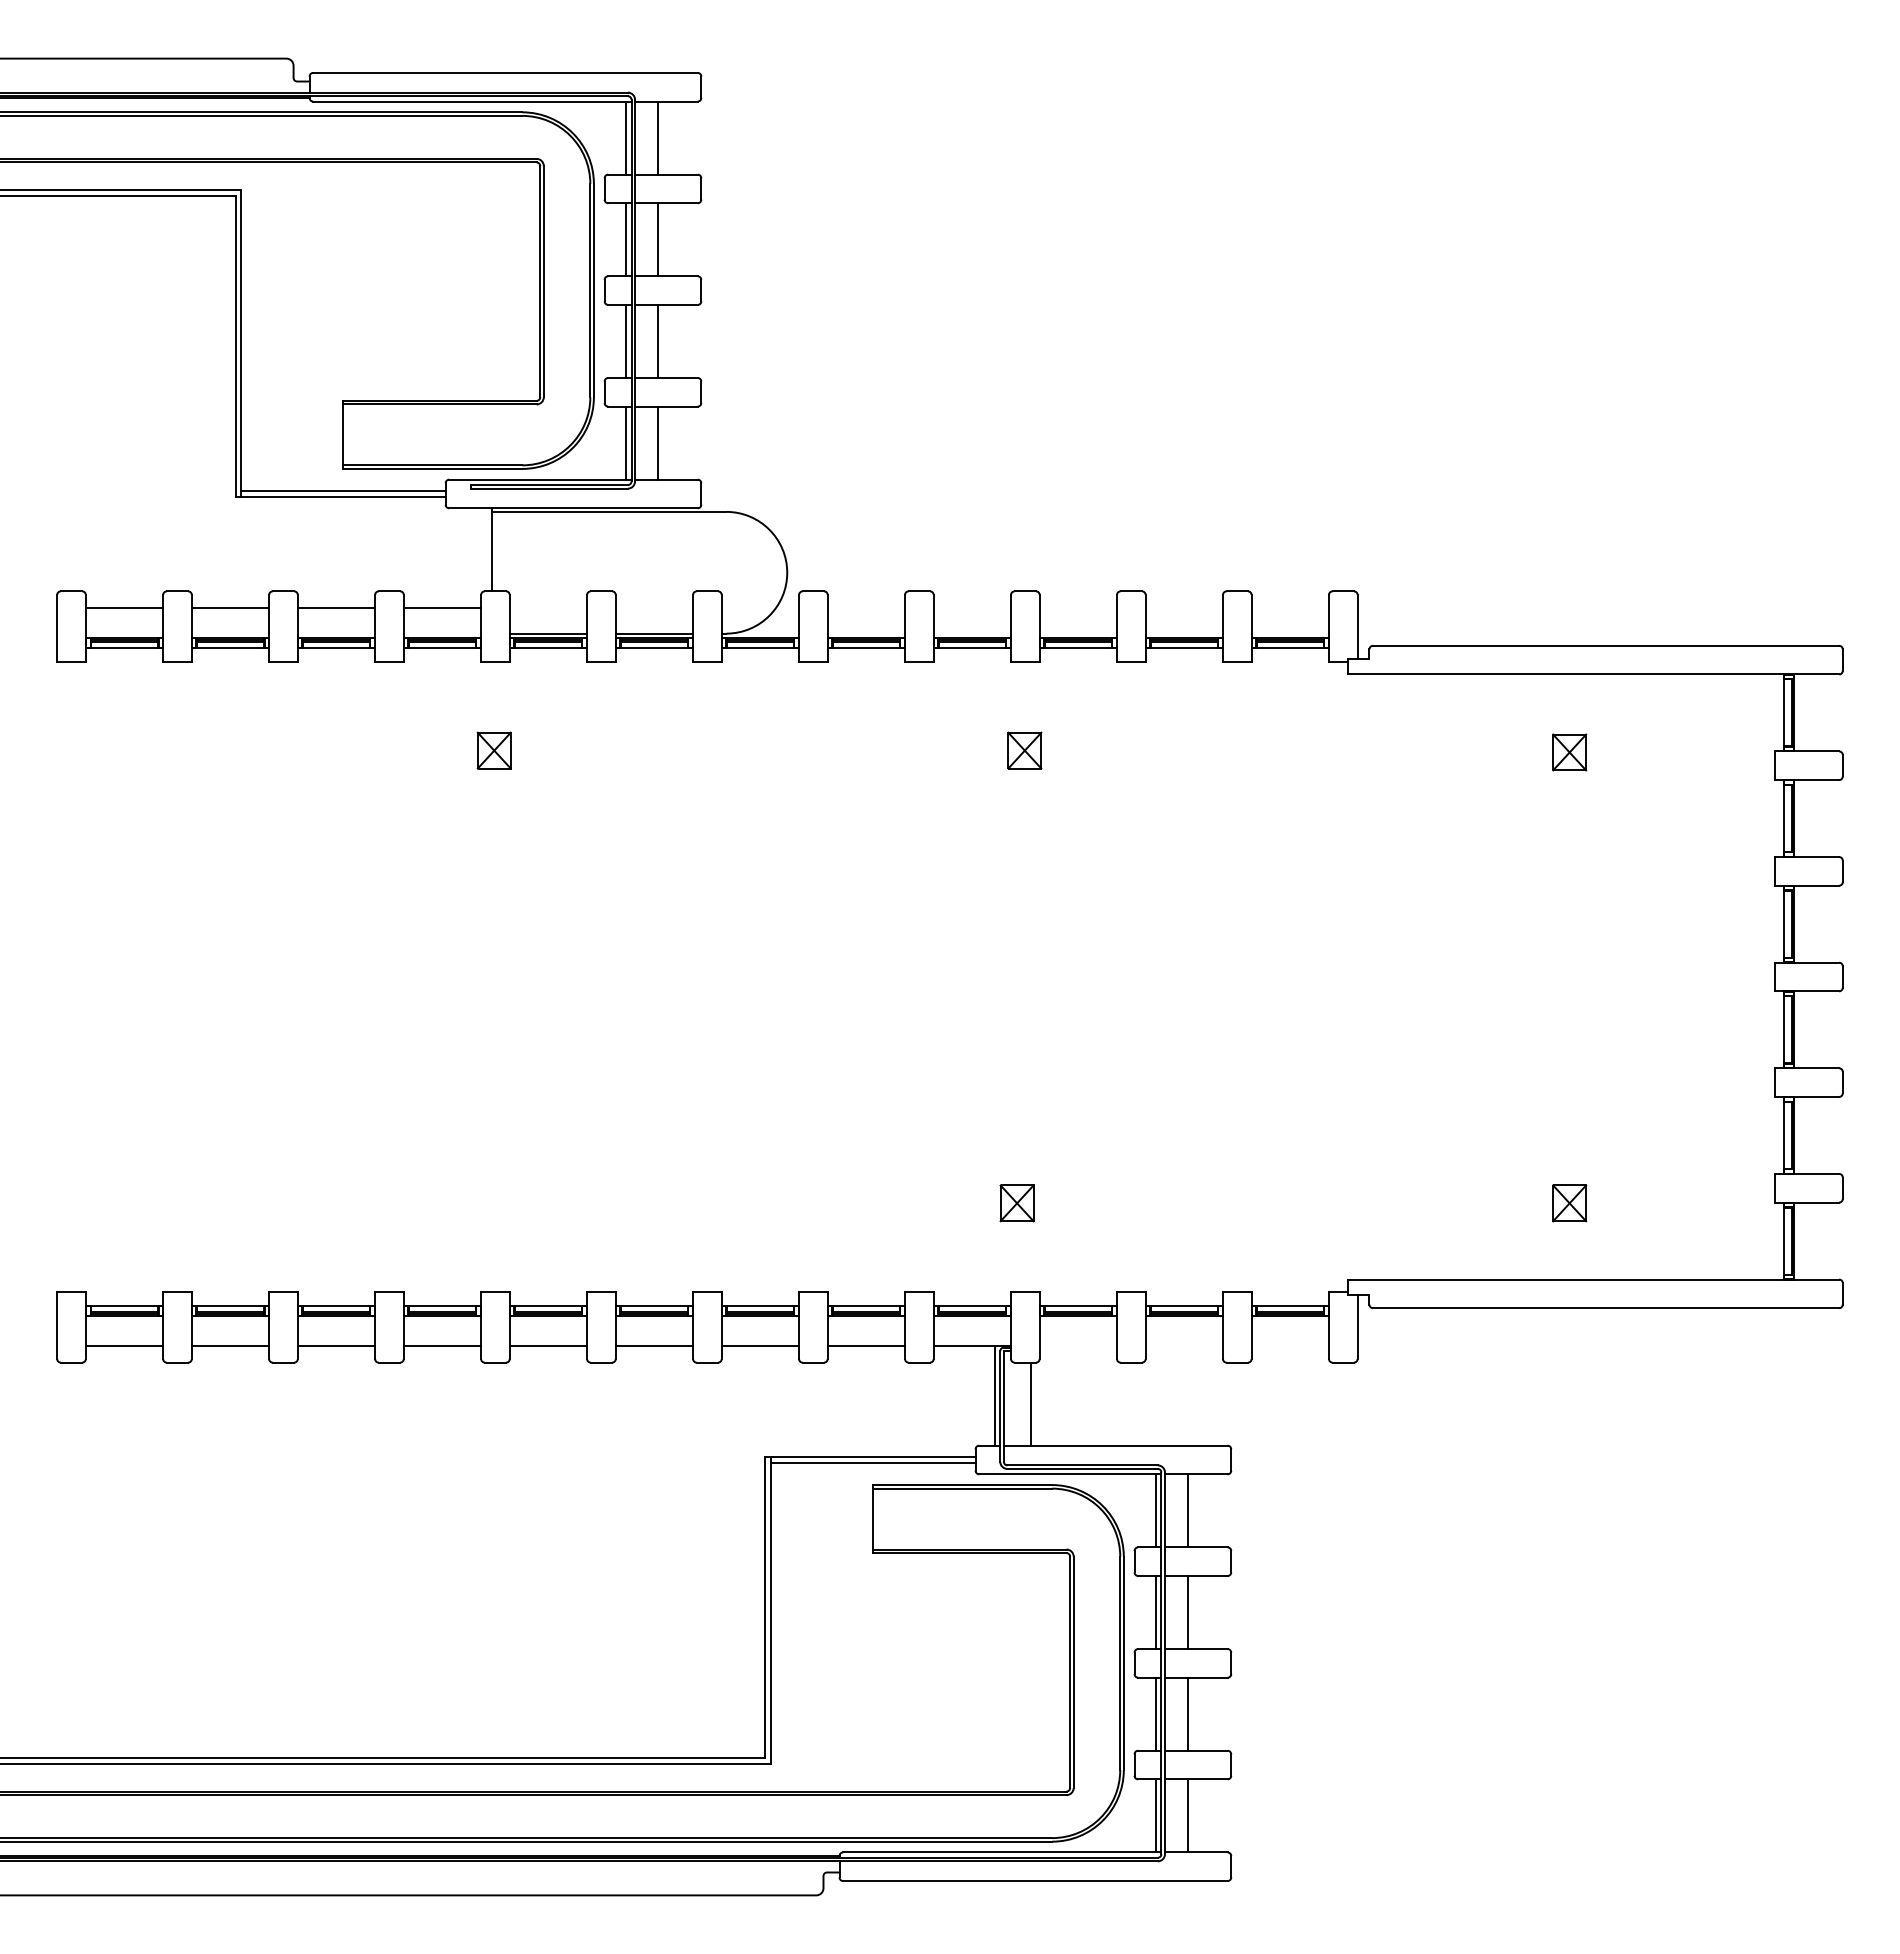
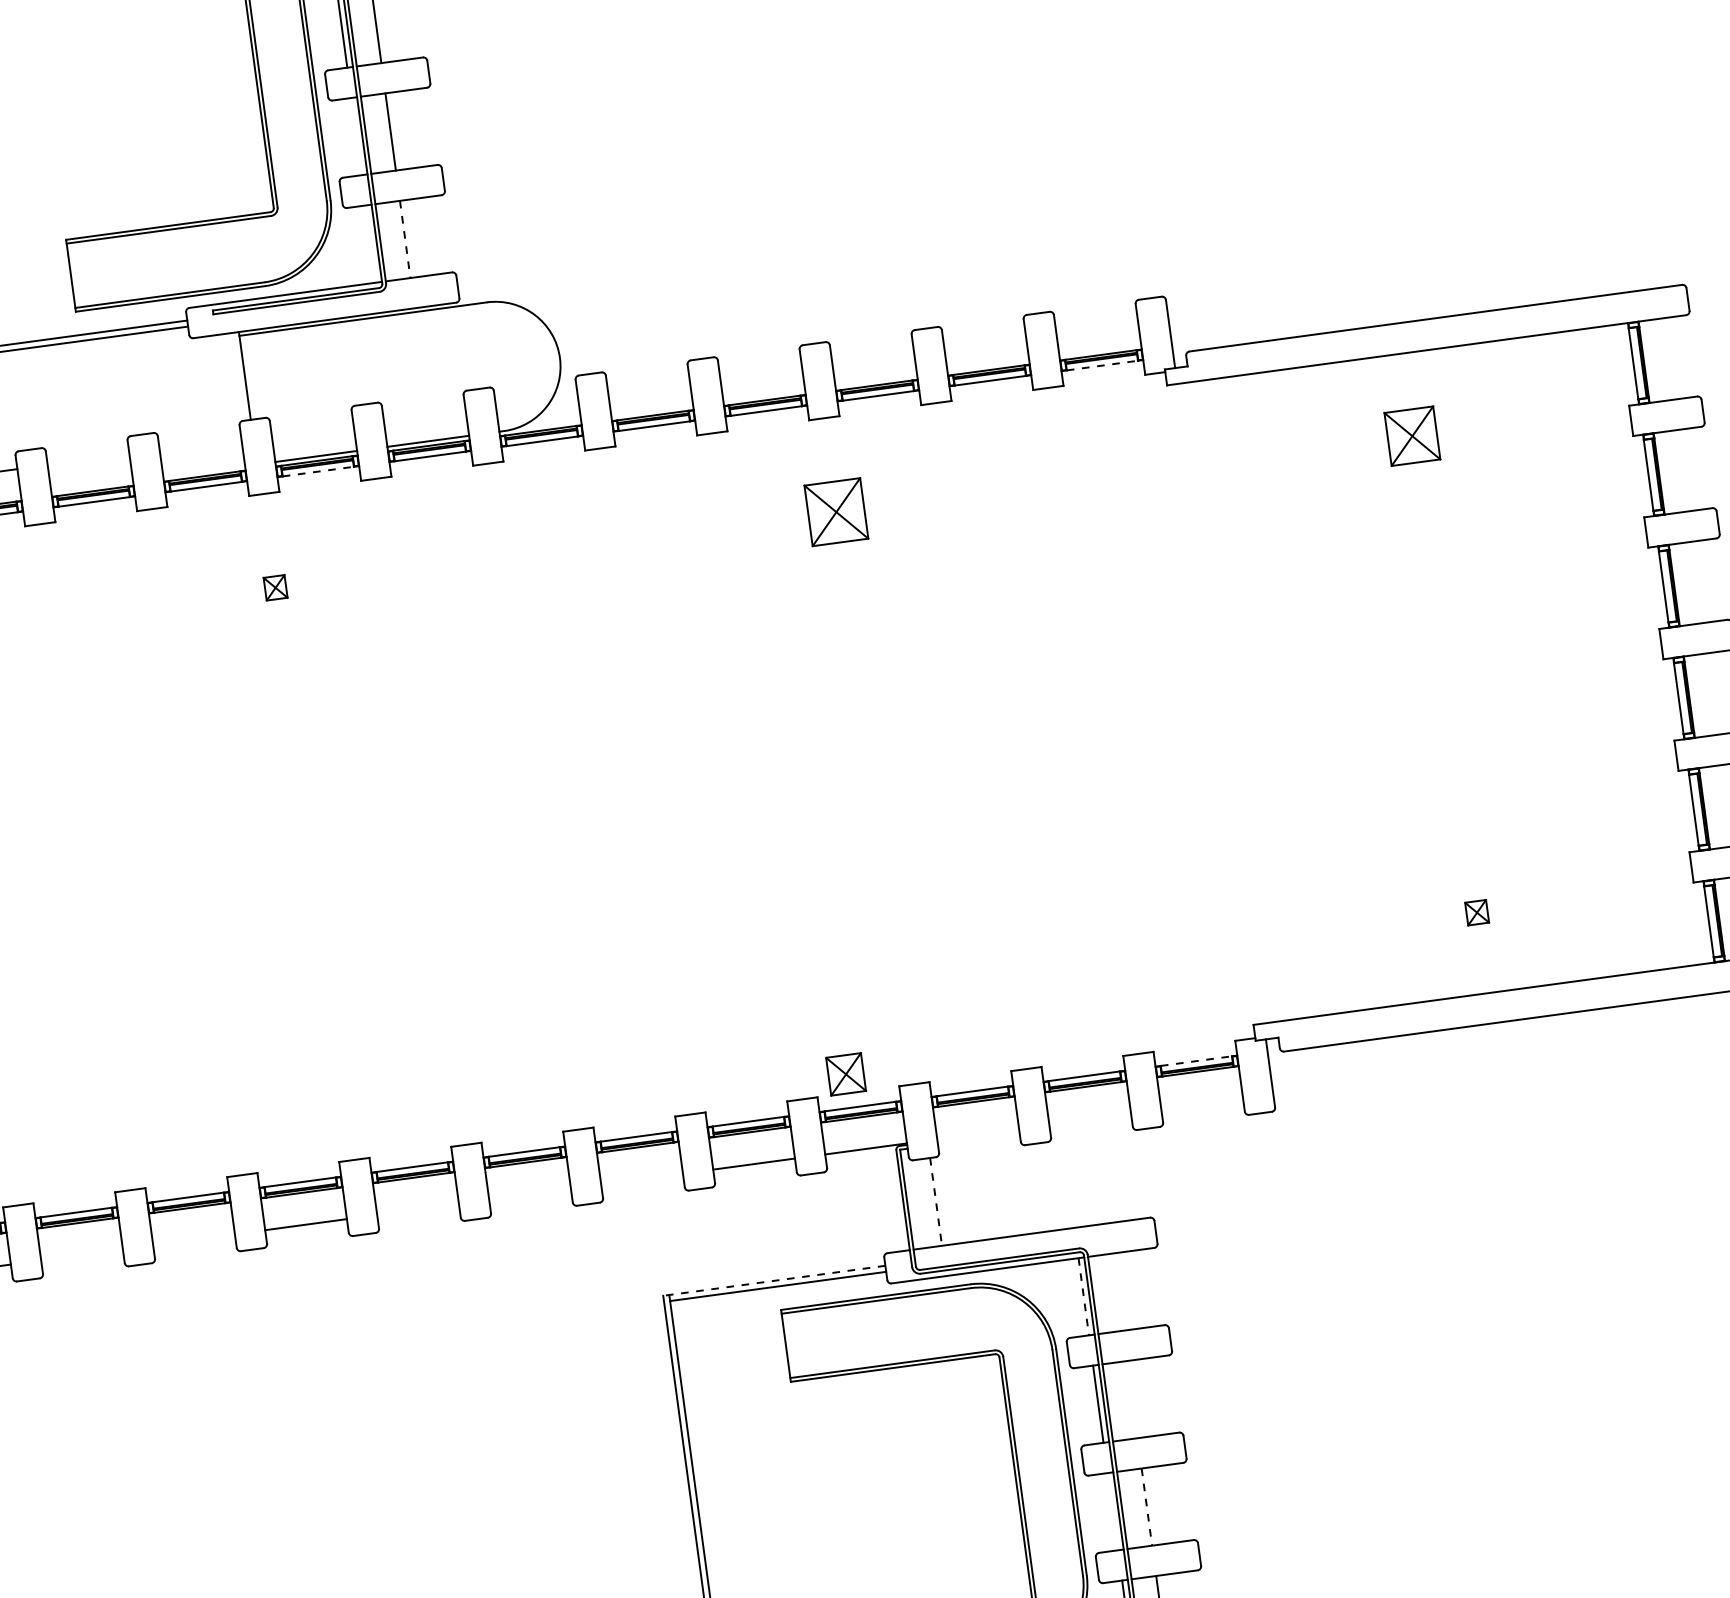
line: (626, 340) -> (356, 135), removed
line: (626, 442) -> (371, 243), removed
line: (658, 443) -> (405, 239), solid -> dashed
line: (336, 607) -> (88, 459), removed
line: (442, 607) -> (200, 443), removed
line: (548, 647) -> (318, 471), solid -> dashed
line: (1290, 647) -> (1102, 365), solid -> dashed
part: (493, 750) -> (274, 587), size x0.6
part: (1024, 750) -> (836, 511), size x1.6
part: (1569, 752) -> (1412, 436), size x1.4
part: (1016, 1203) -> (845, 1074), moved
part: (1569, 1203) -> (1476, 912), size x0.6
line: (1290, 1306) -> (1196, 1061), solid -> dashed
line: (230, 1346) -> (82, 1255), removed
line: (336, 1346) -> (194, 1240), removed
line: (548, 1346) -> (418, 1209), removed
line: (654, 1346) -> (530, 1194), removed
line: (760, 1346) -> (642, 1179), removed
line: (994, 1395) -> (896, 1197), removed
line: (1030, 1404) -> (935, 1202), solid -> dashed
line: (870, 1457) -> (774, 1281), solid -> dashed
line: (1156, 1510) -> (1084, 1296), solid -> dashed
line: (1188, 1510) -> (1118, 1291), removed
line: (1188, 1612) -> (1132, 1399), removed
line: (1156, 1713) -> (1113, 1510), removed
line: (1188, 1714) -> (1147, 1507), solid -> dashed

